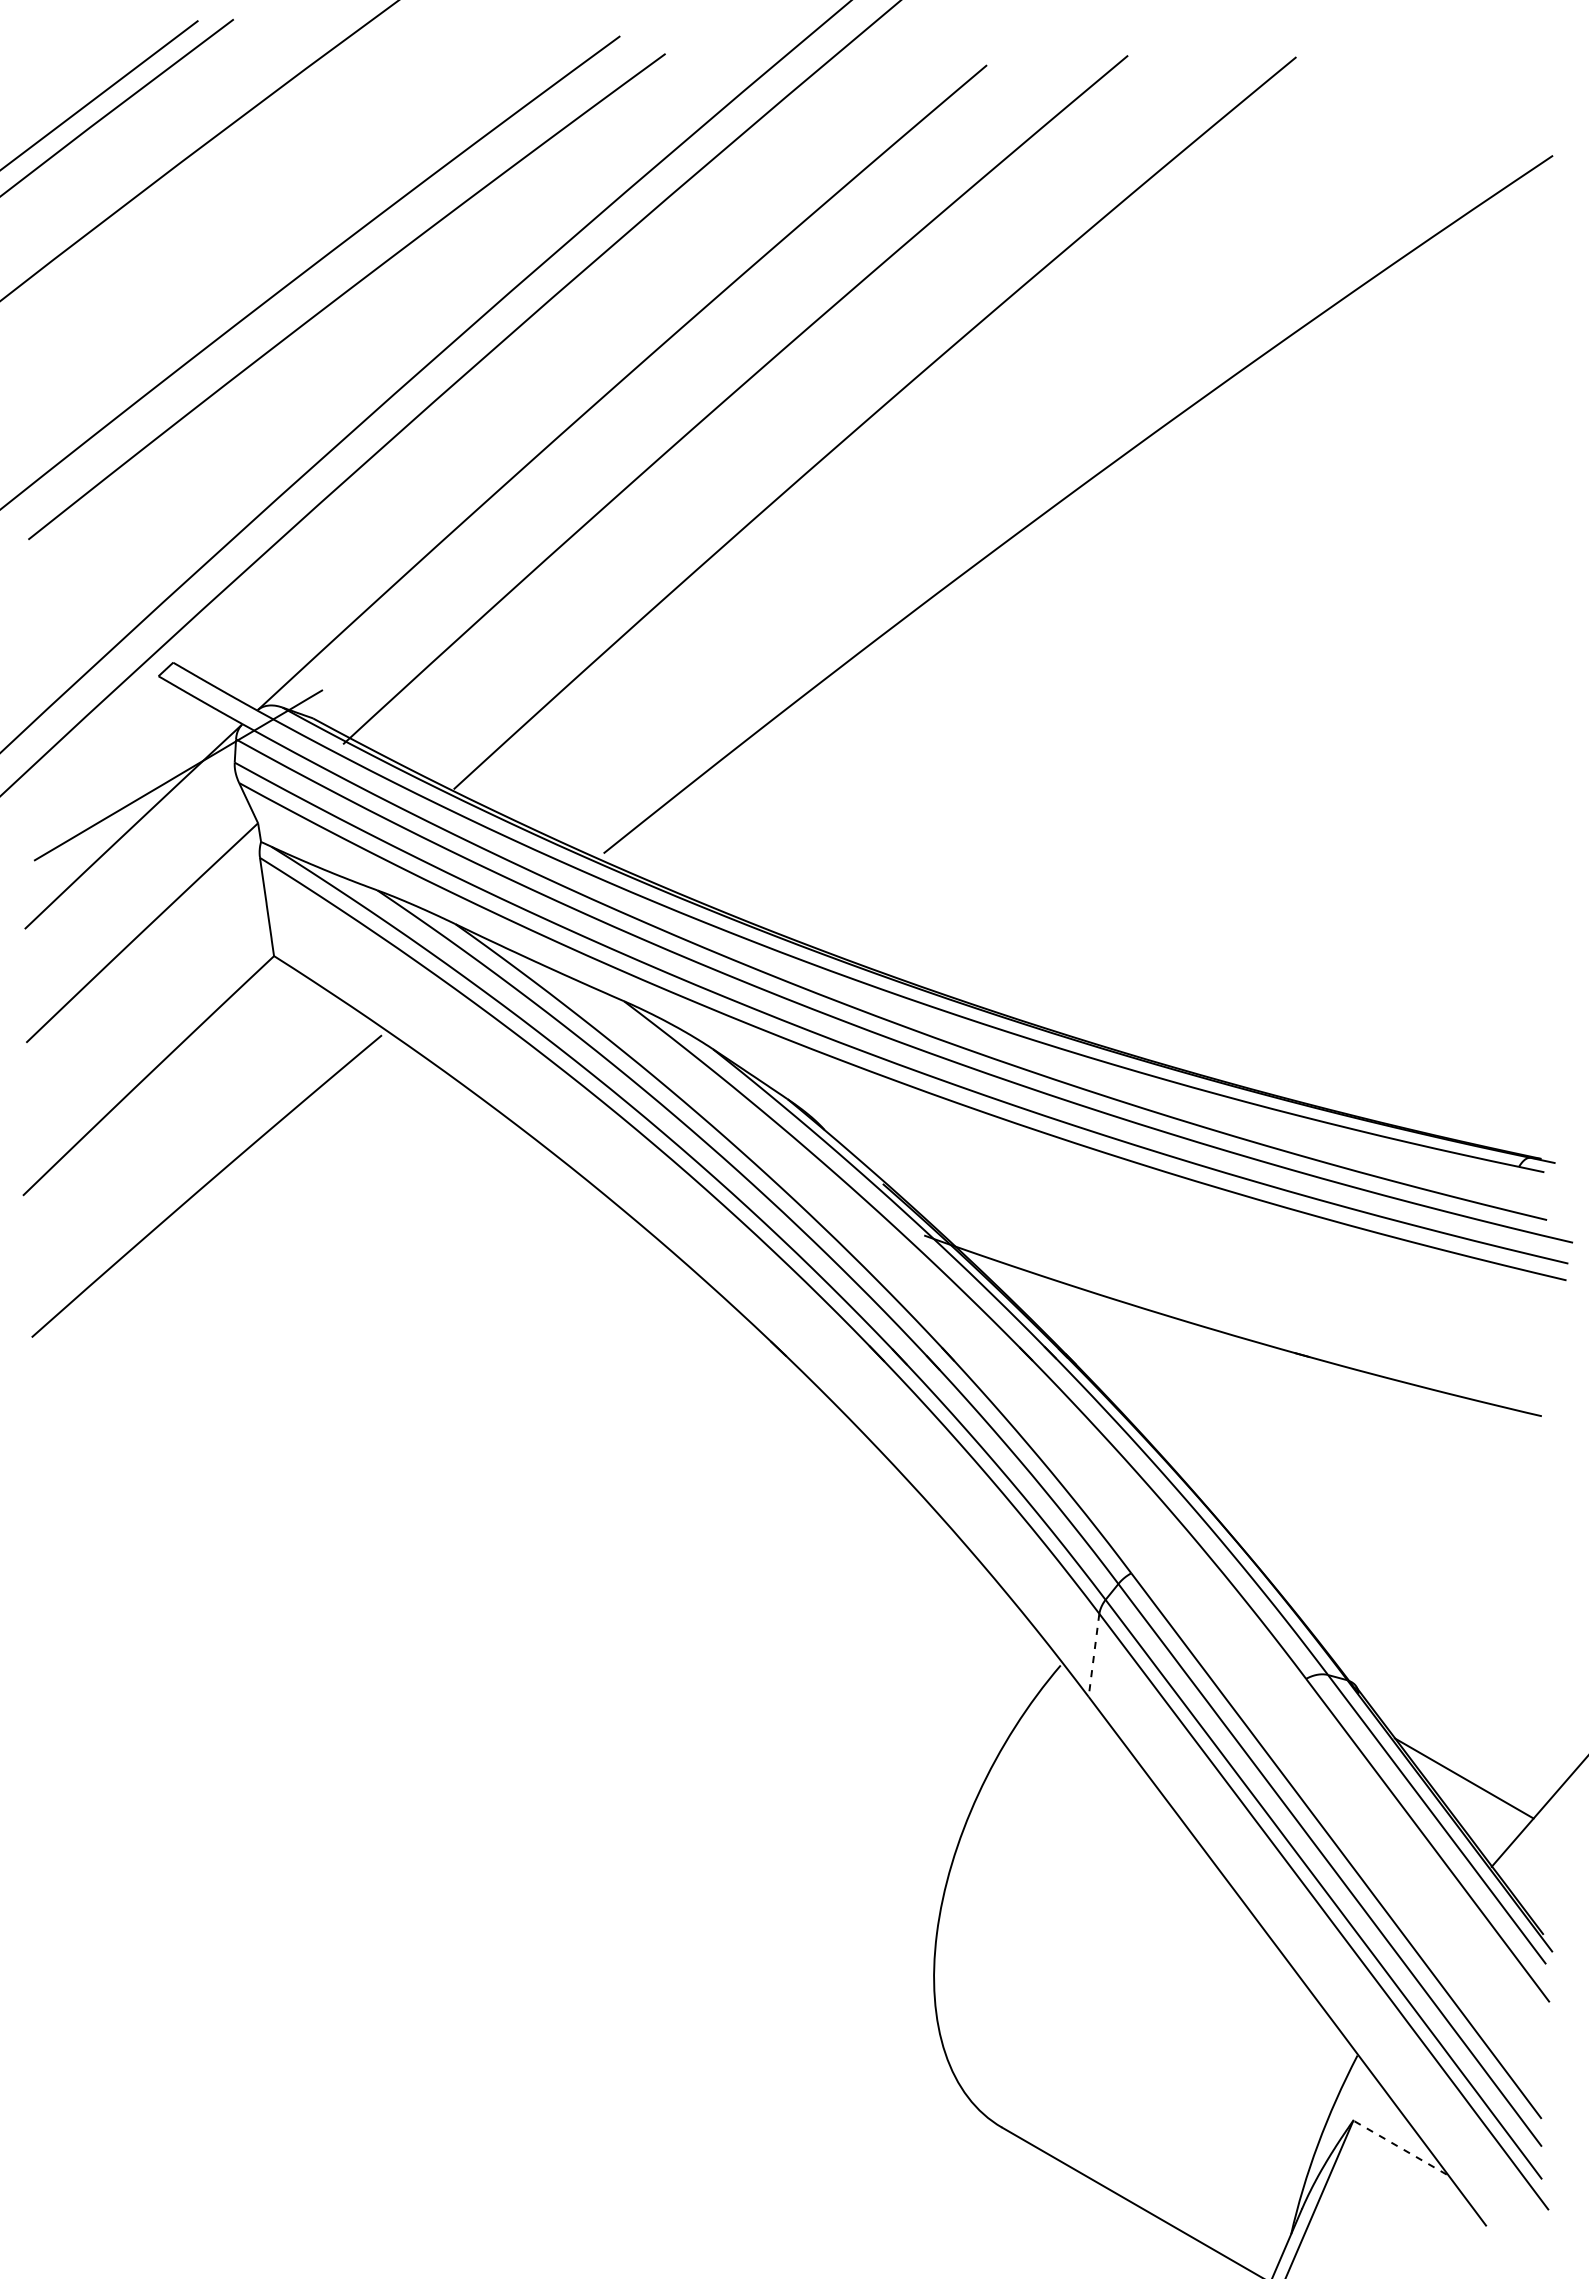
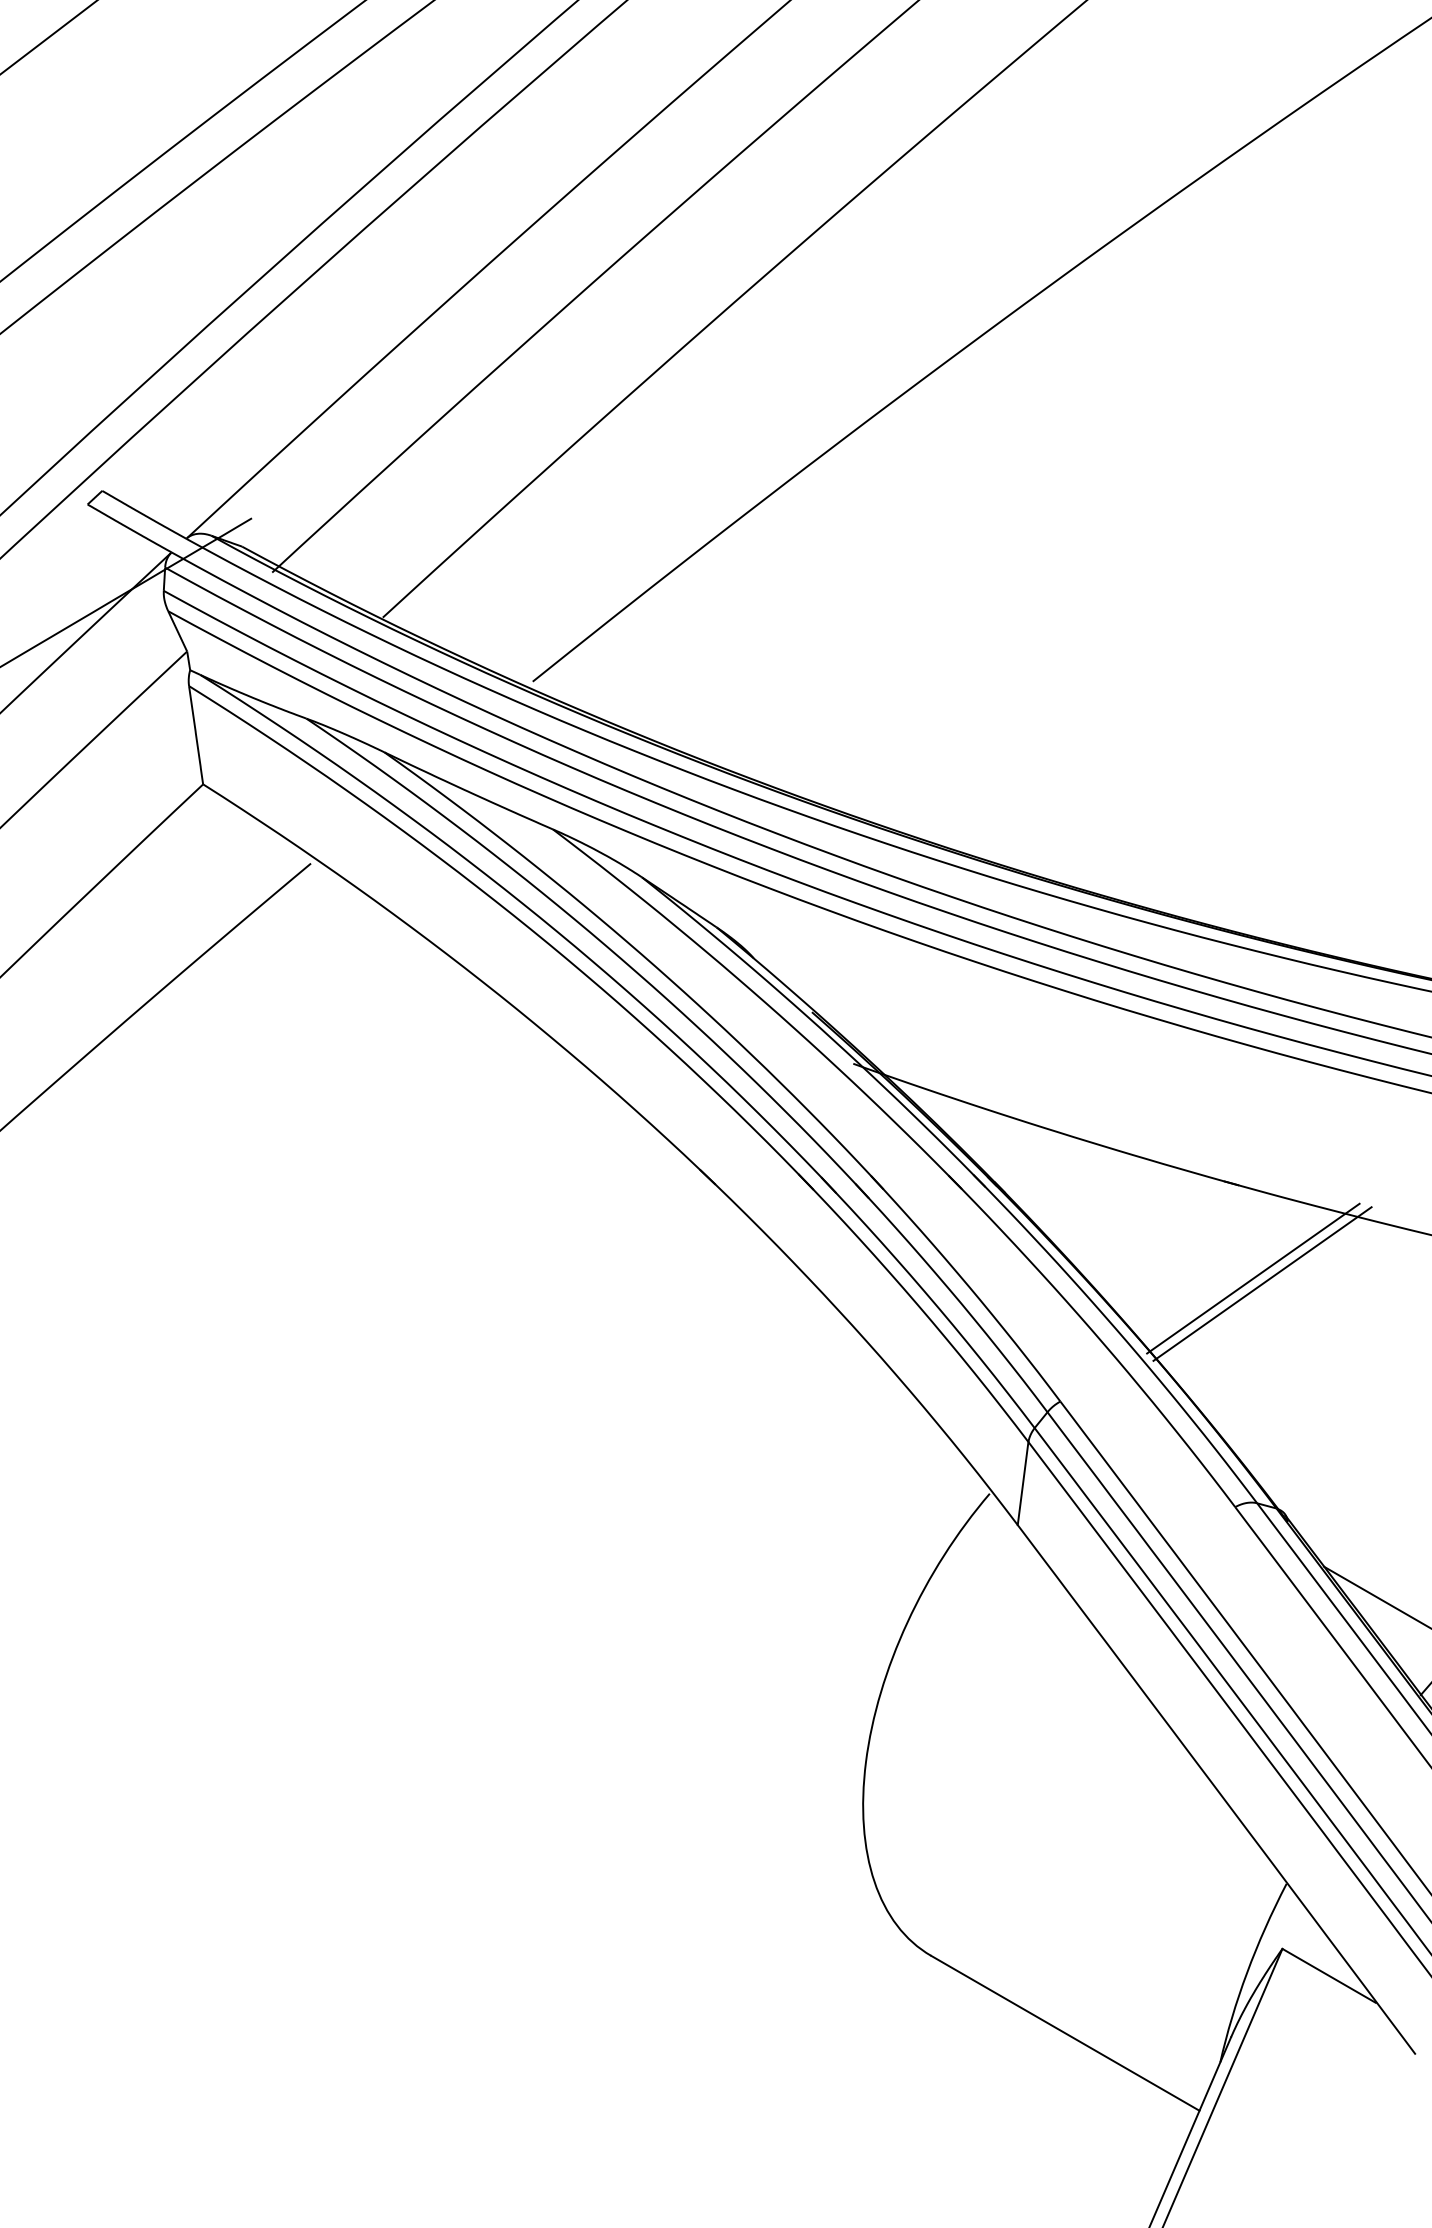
line: (1324, 1450) -> (1253, 1278), added
line: (1333, 1455) -> (1262, 1283), added
line: (1094, 1655) -> (1023, 1483), dashed -> solid
line: (1400, 2147) -> (1329, 1975), dashed -> solid

